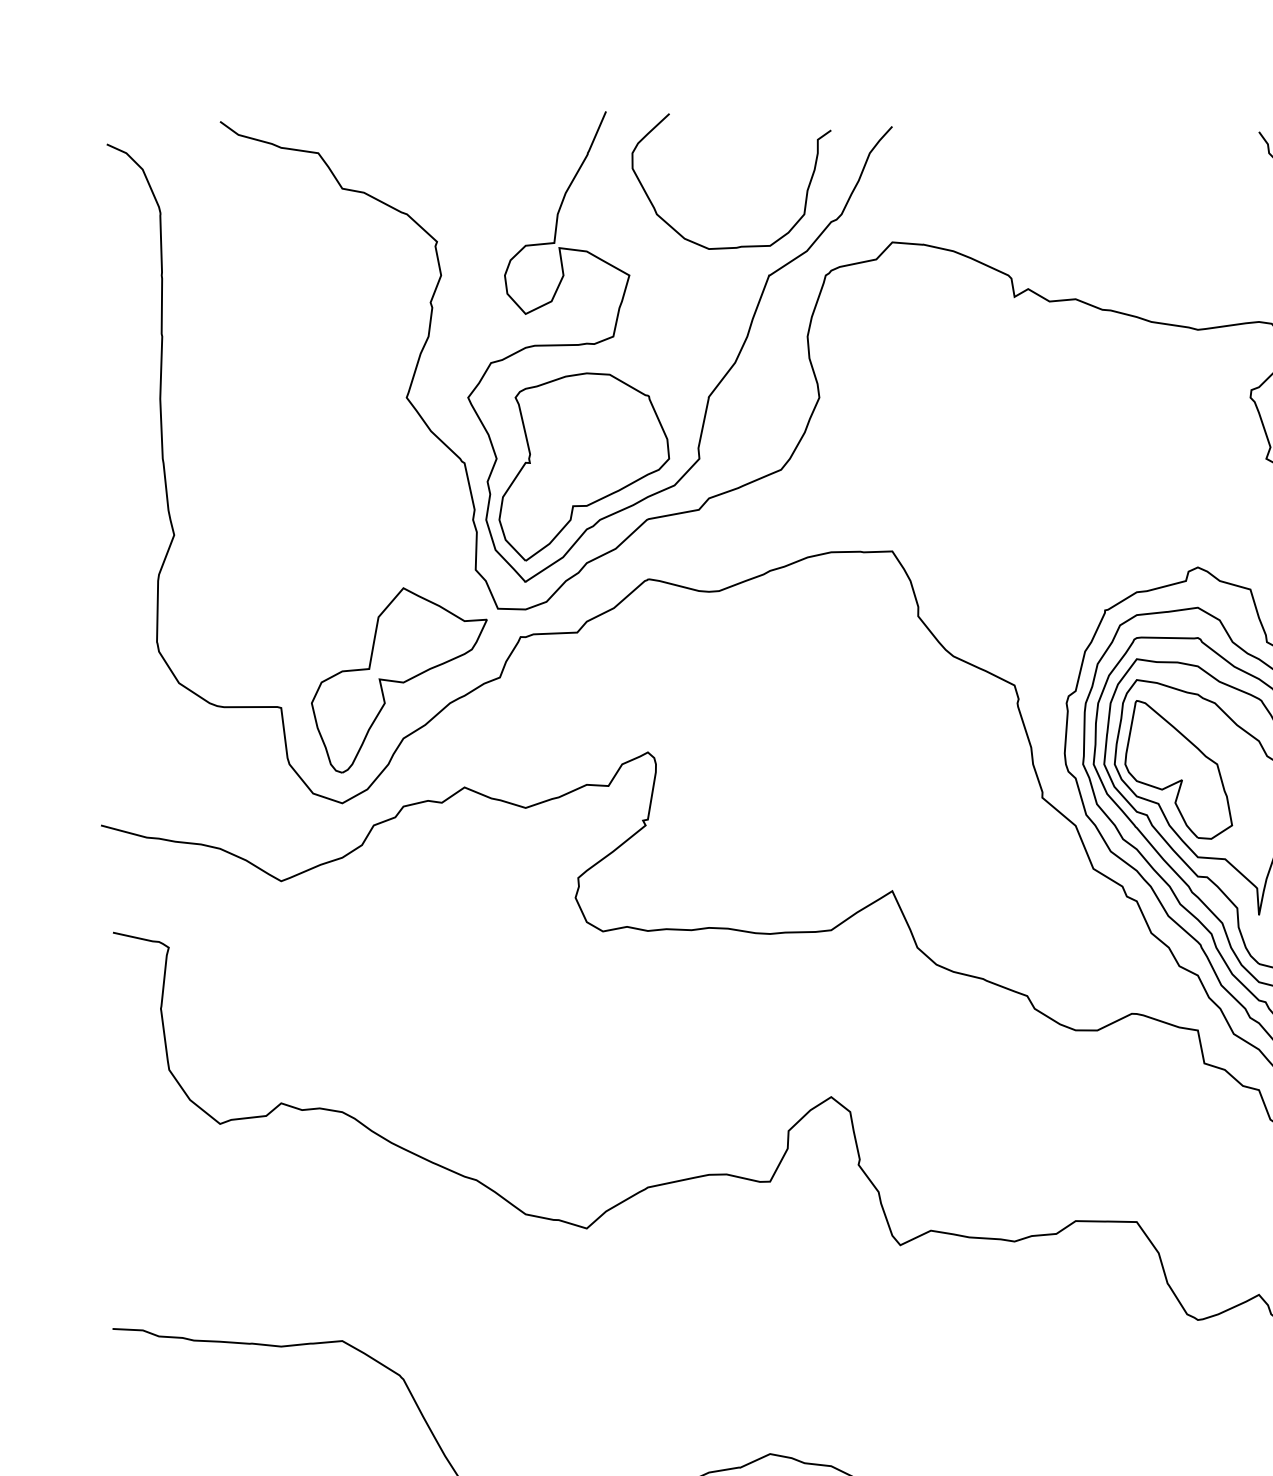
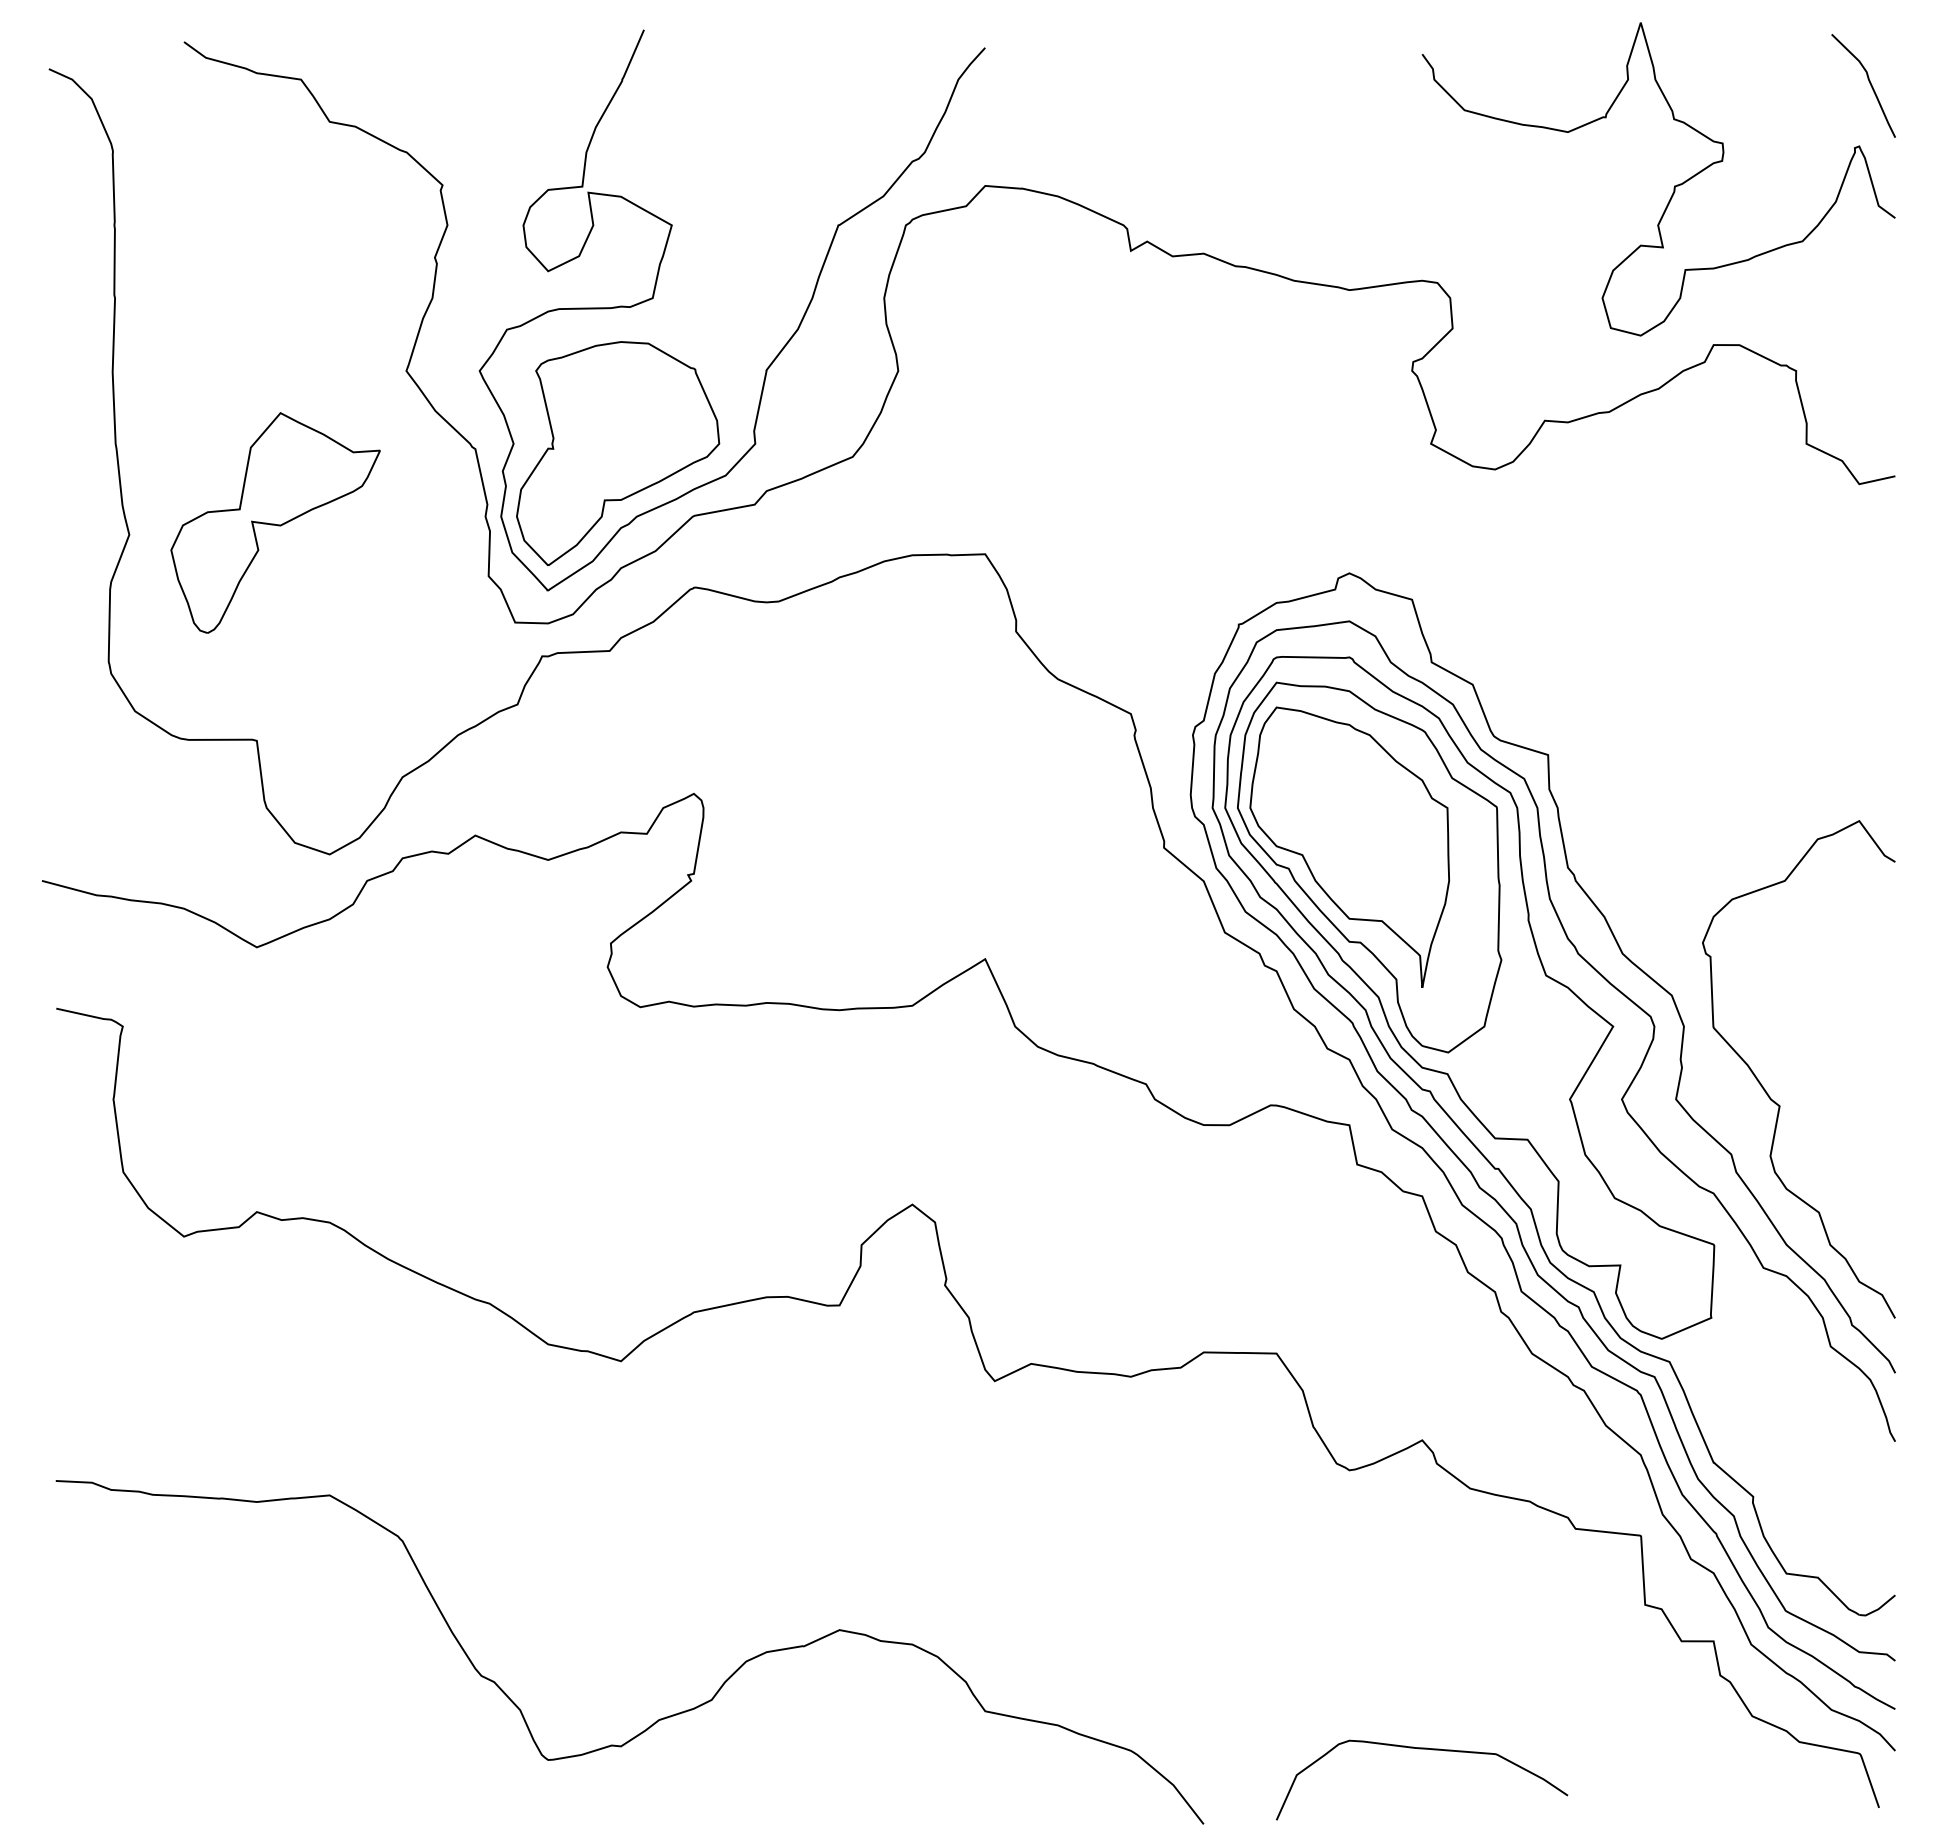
curve: (739, 246) -> (802, 190), removed
part: (399, 680) -> (275, 522), moved
part: (1178, 769) -> (1326, 814), removed

